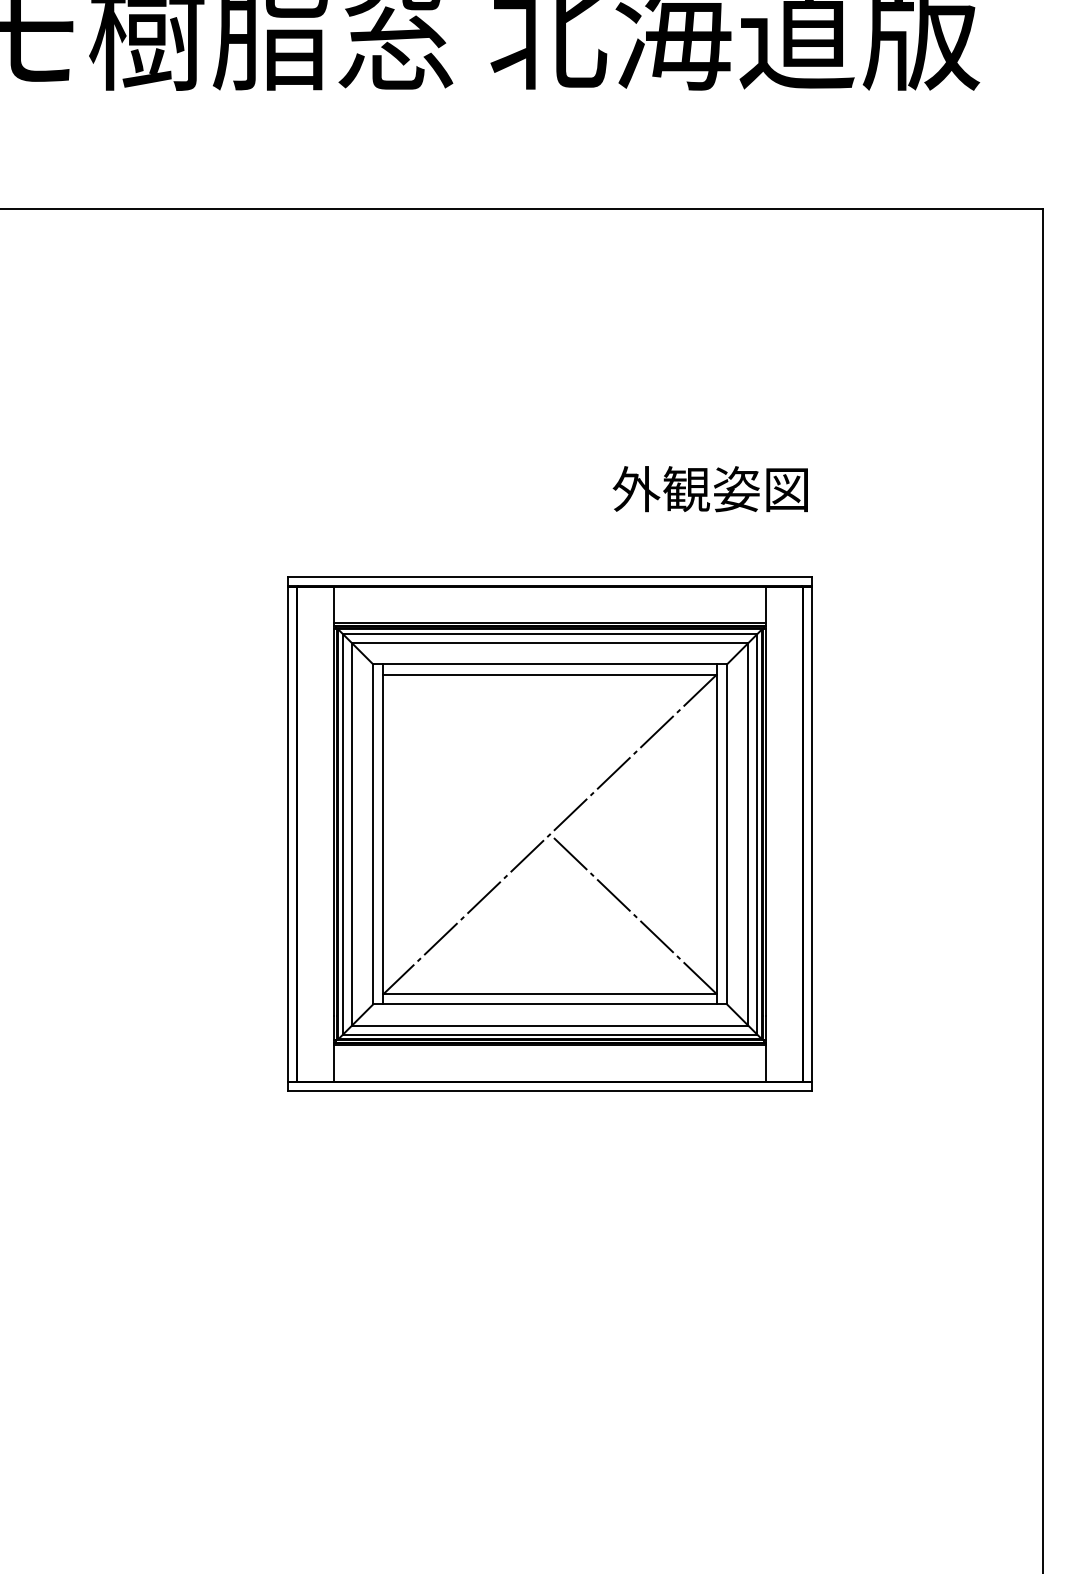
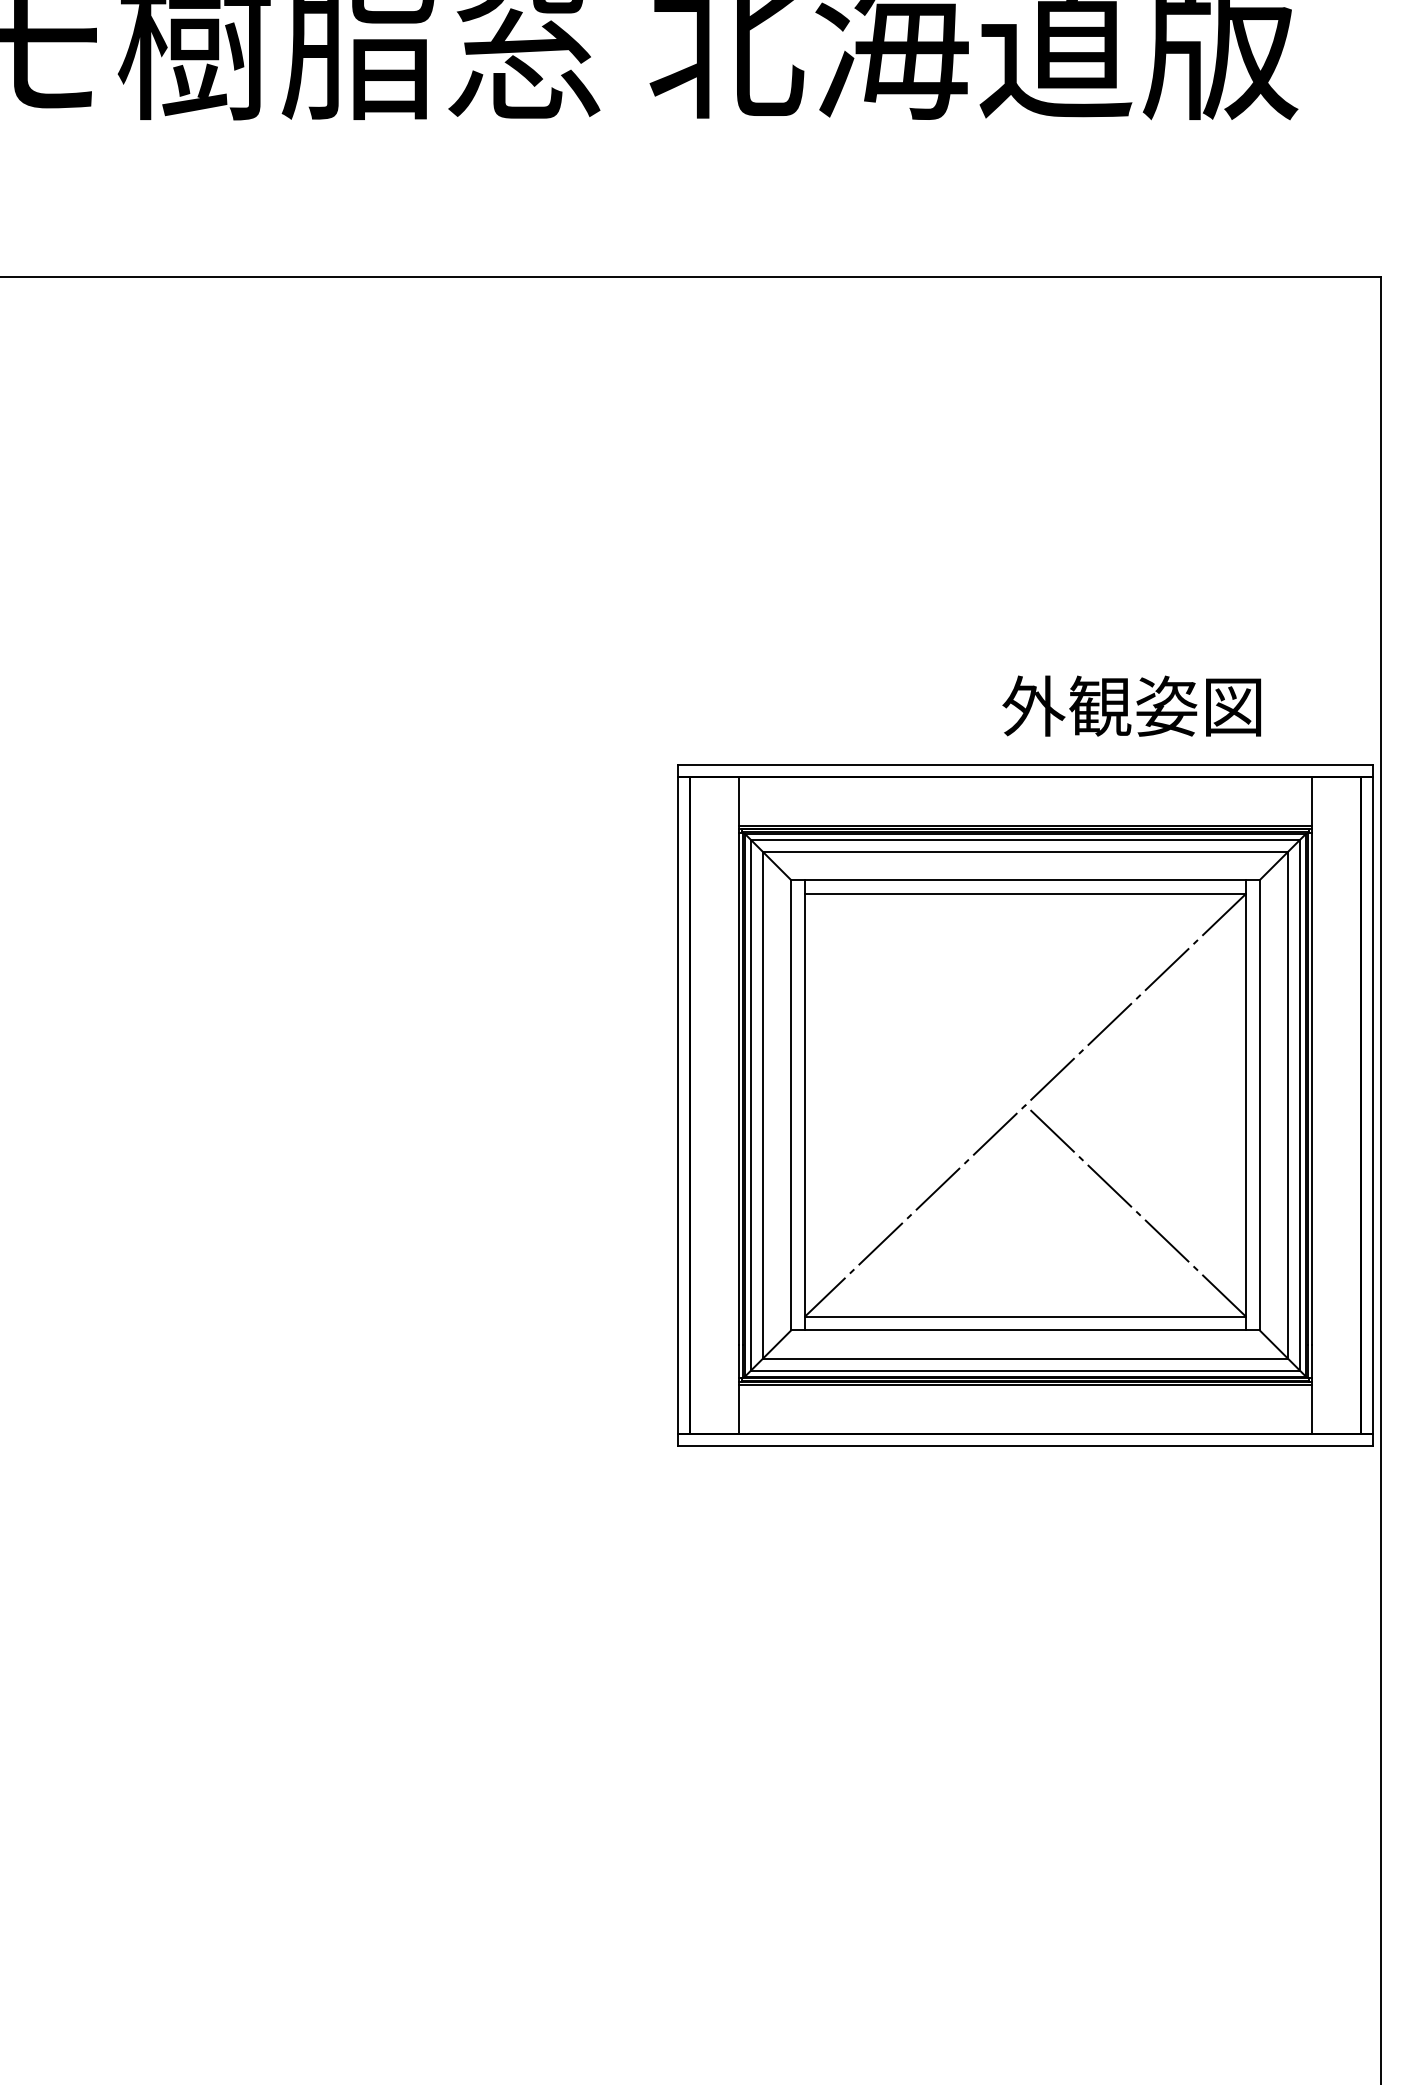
text: (709, 489) -> (1130, 706), moved
part: (549, 833) -> (1024, 1104), moved

